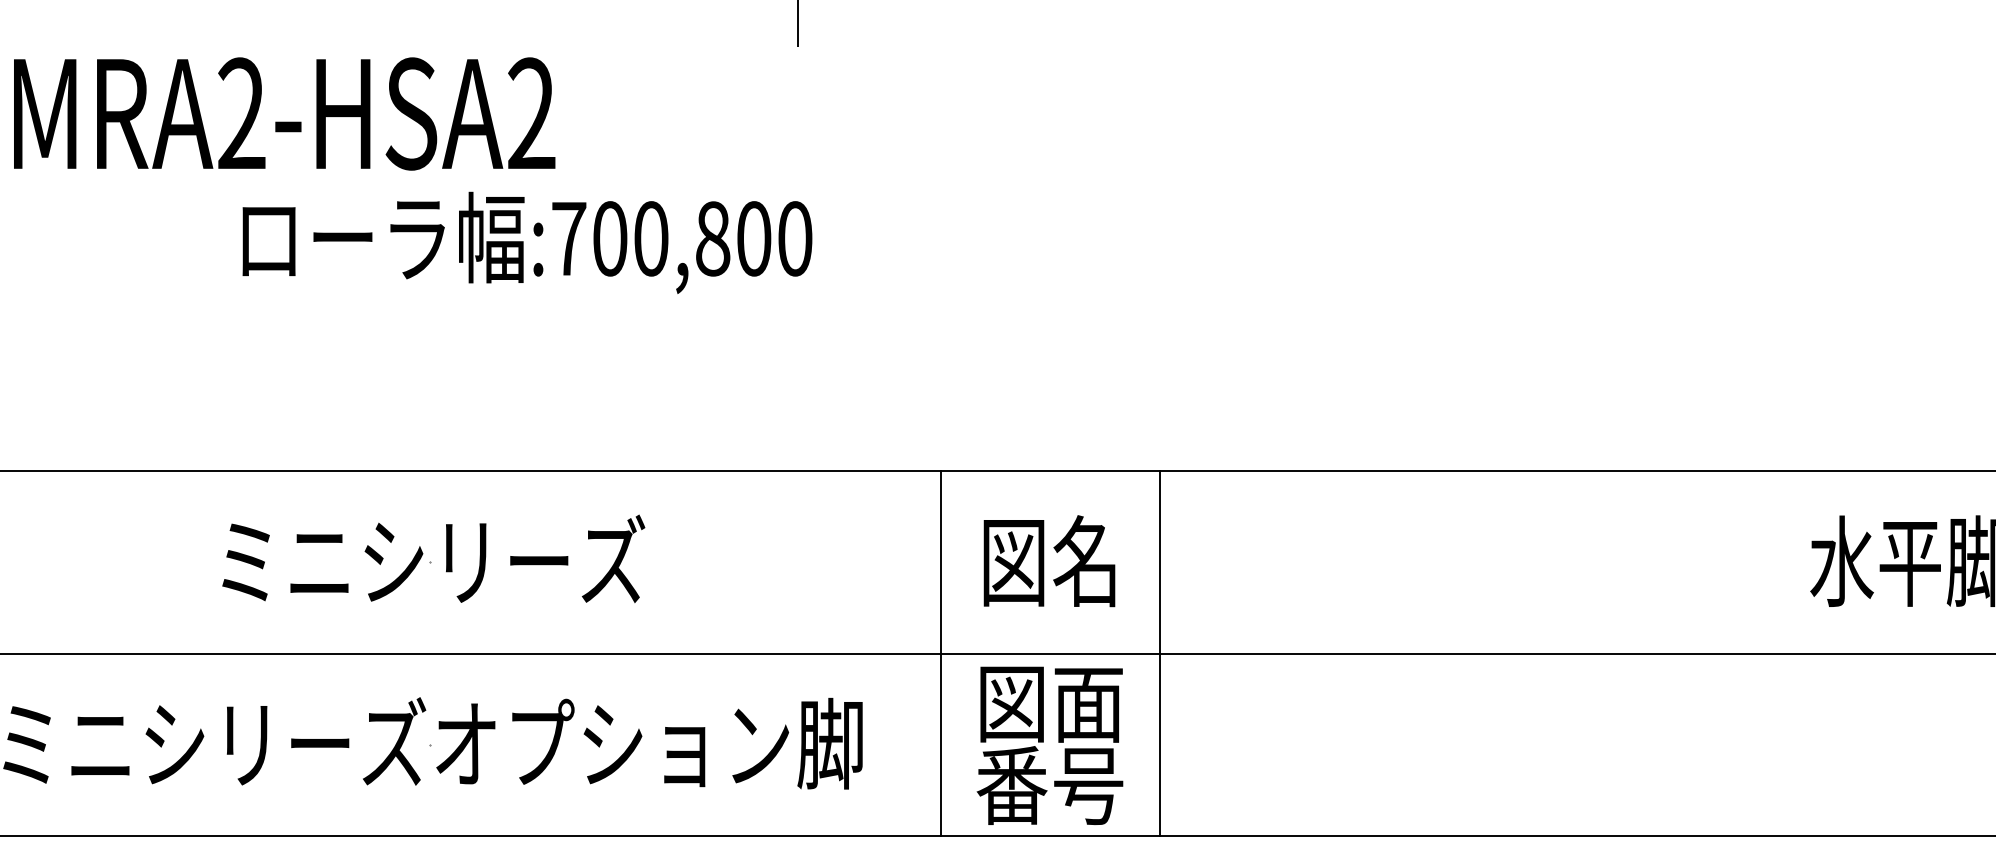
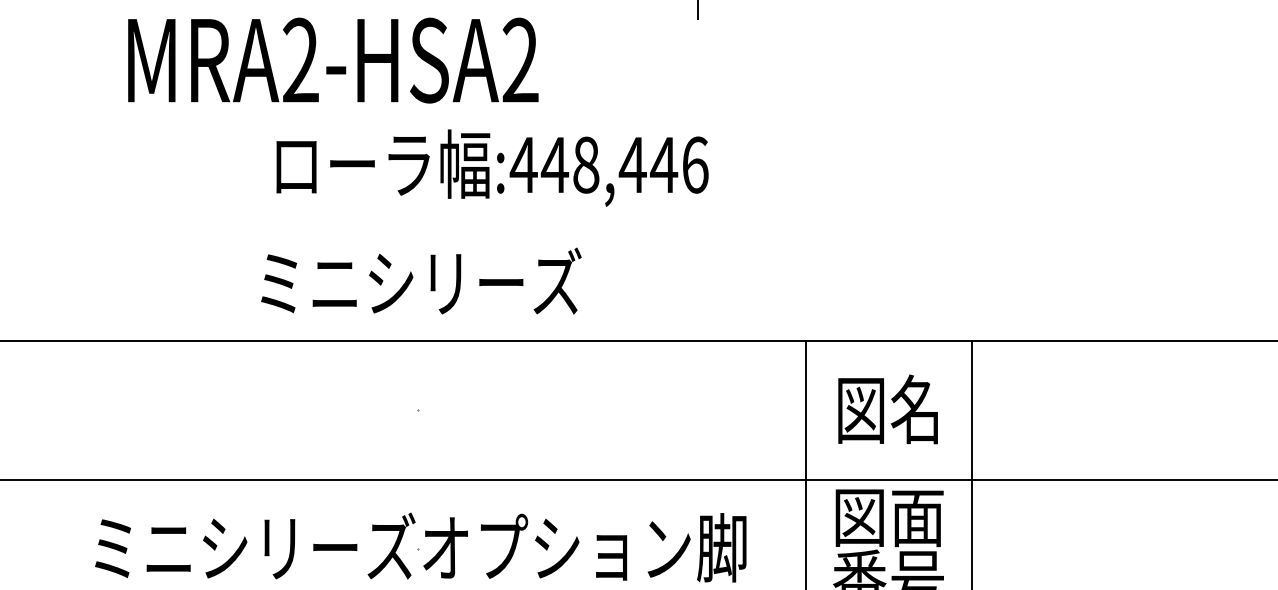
text: (284, 113) -> (333, 60), moved
text: (681, 238) -> (609, 164), :700,800 -> :448,446
text: (433, 558) -> (421, 280), moved

